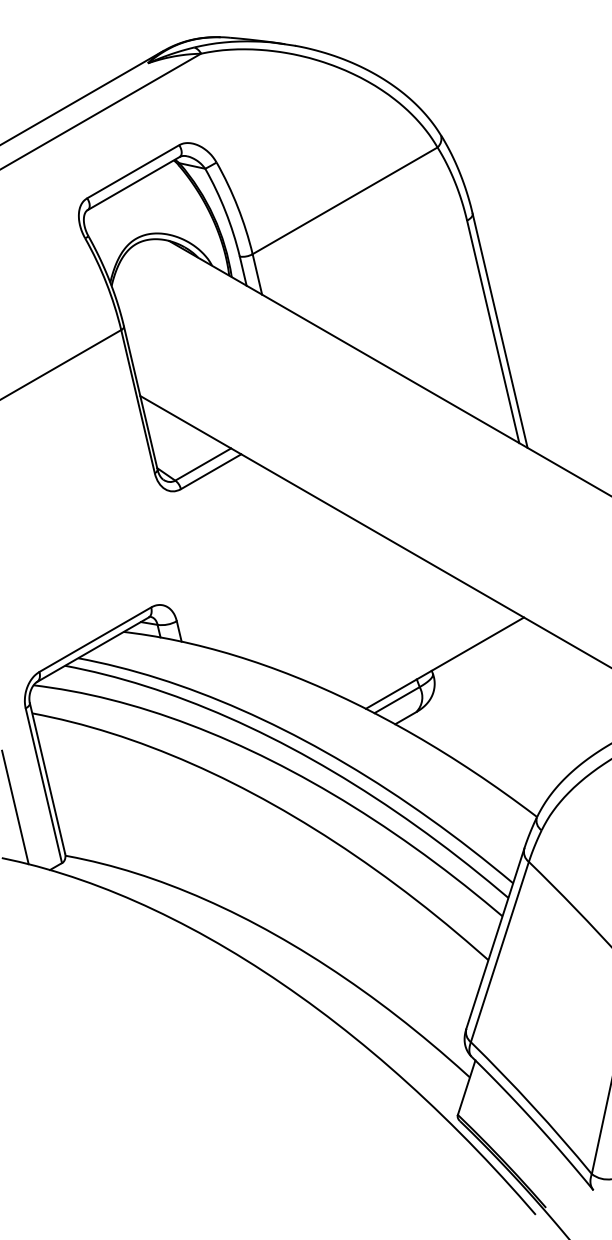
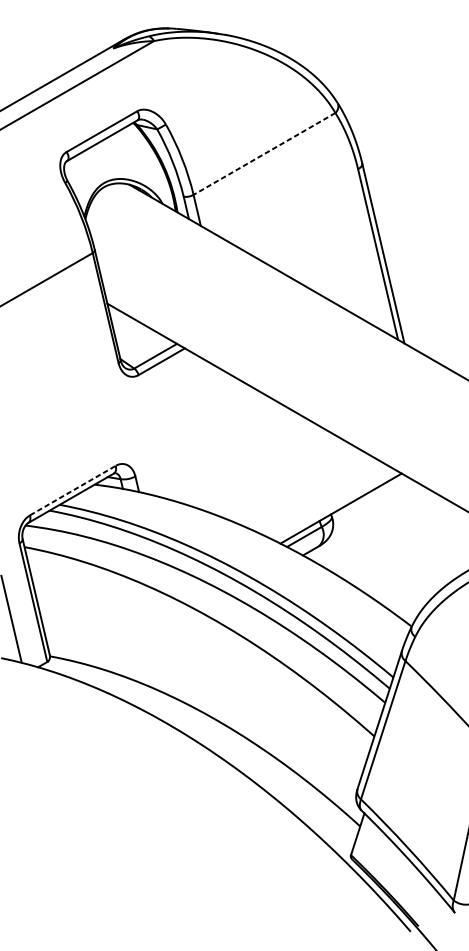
line: (345, 200) -> (264, 153), solid -> dashed
line: (95, 639) -> (73, 490), solid -> dashed

